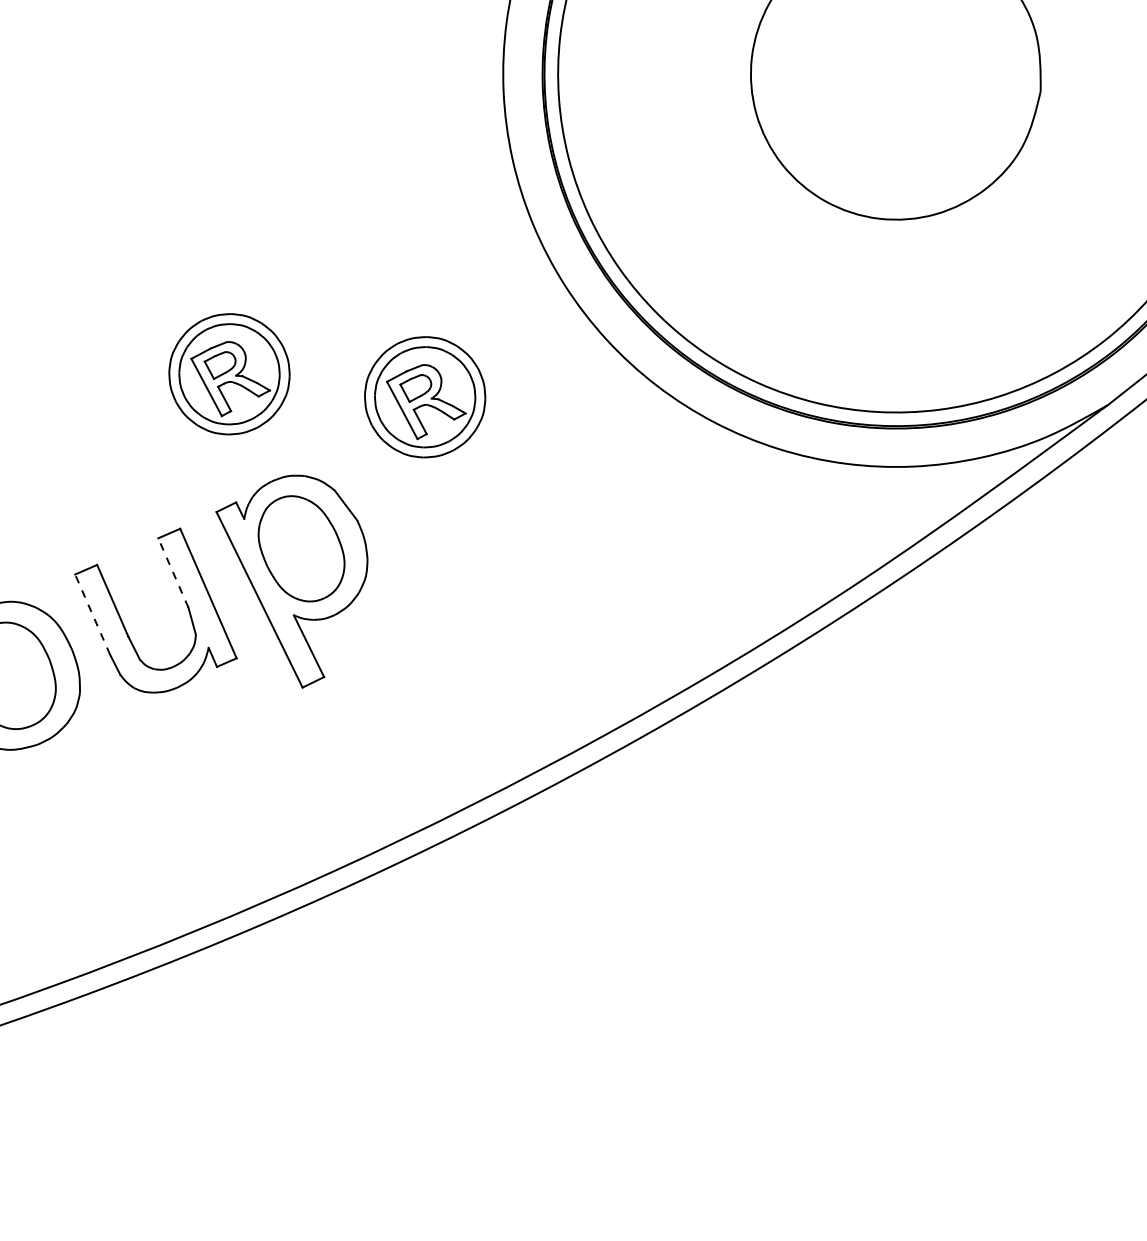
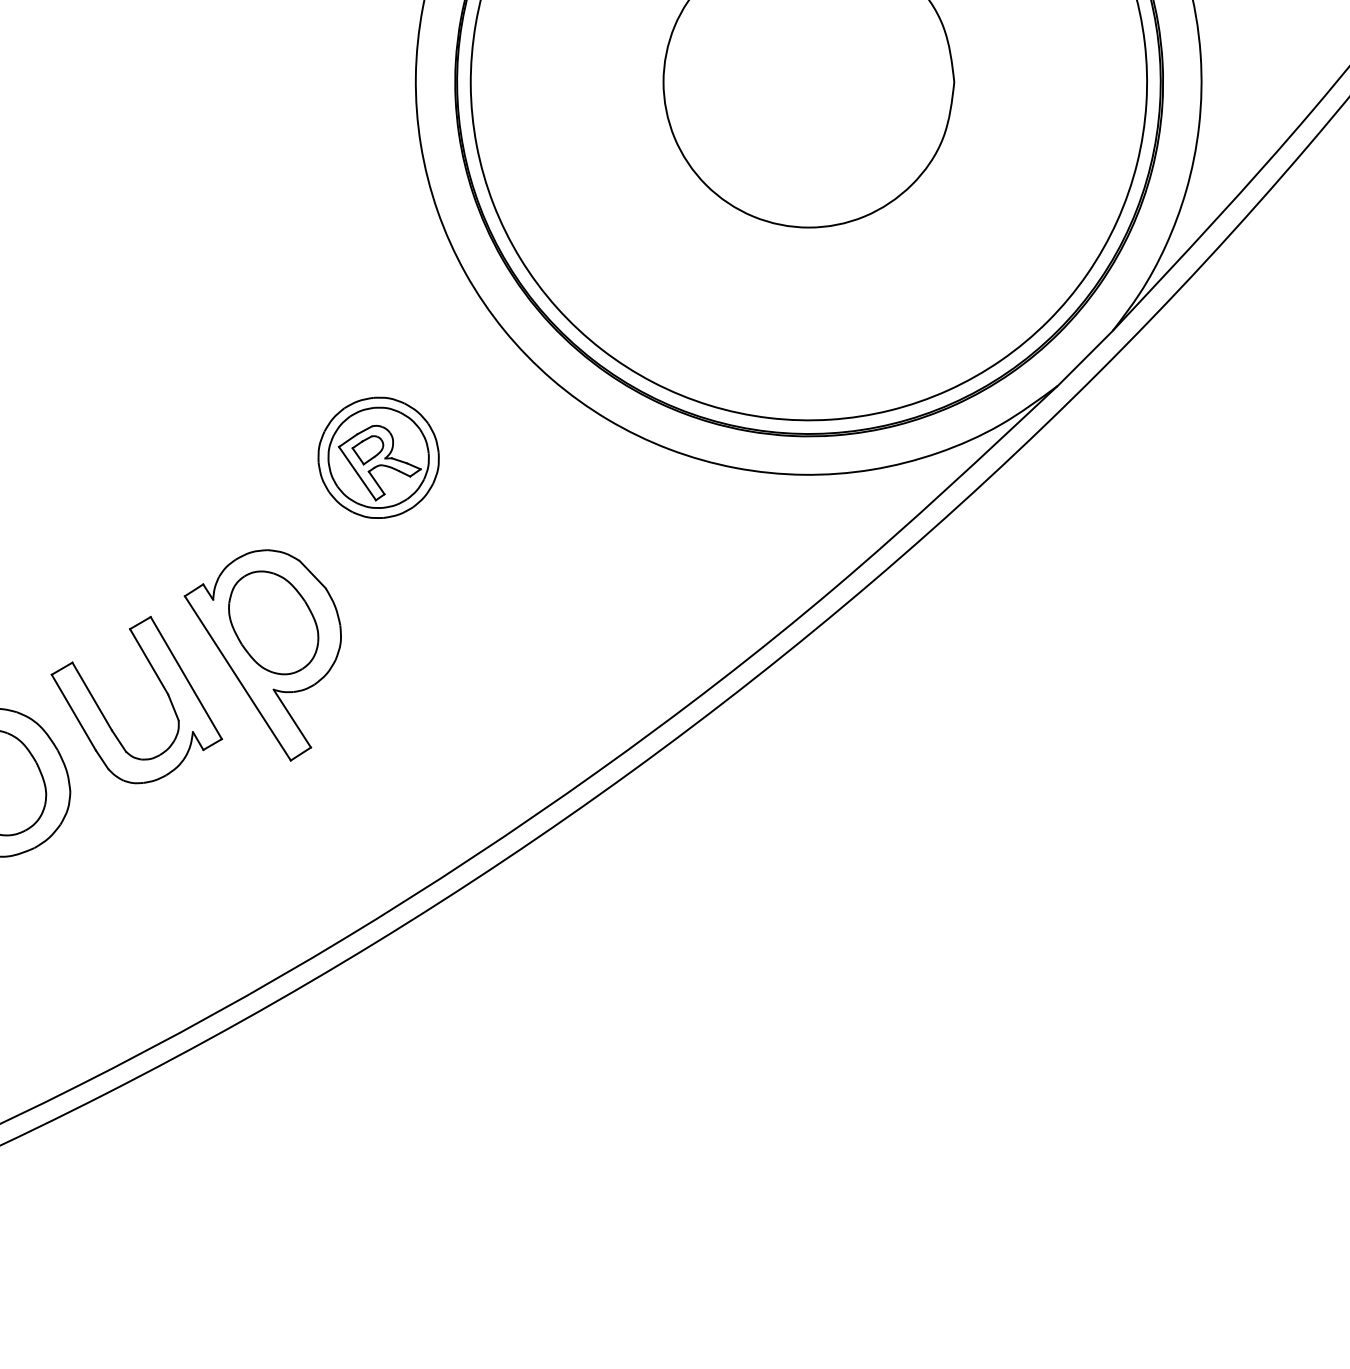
part: (229, 373) -> (181, 457), removed
line: (173, 572) -> (149, 661), dashed -> solid
line: (92, 614) -> (73, 712), dashed -> solid

